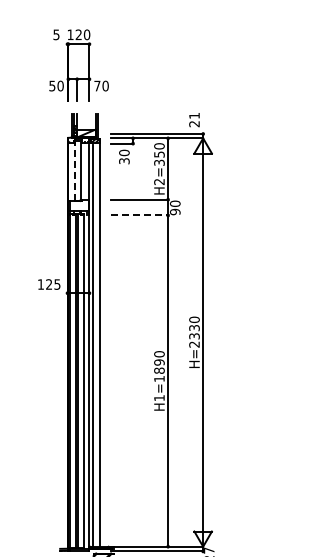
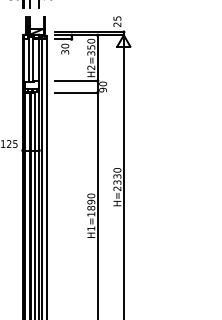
text: (194, 115) -> (117, 18), 21 -> 25
line: (75, 170) -> (28, 59), dashed -> solid
line: (140, 215) -> (77, 92), dashed -> solid

